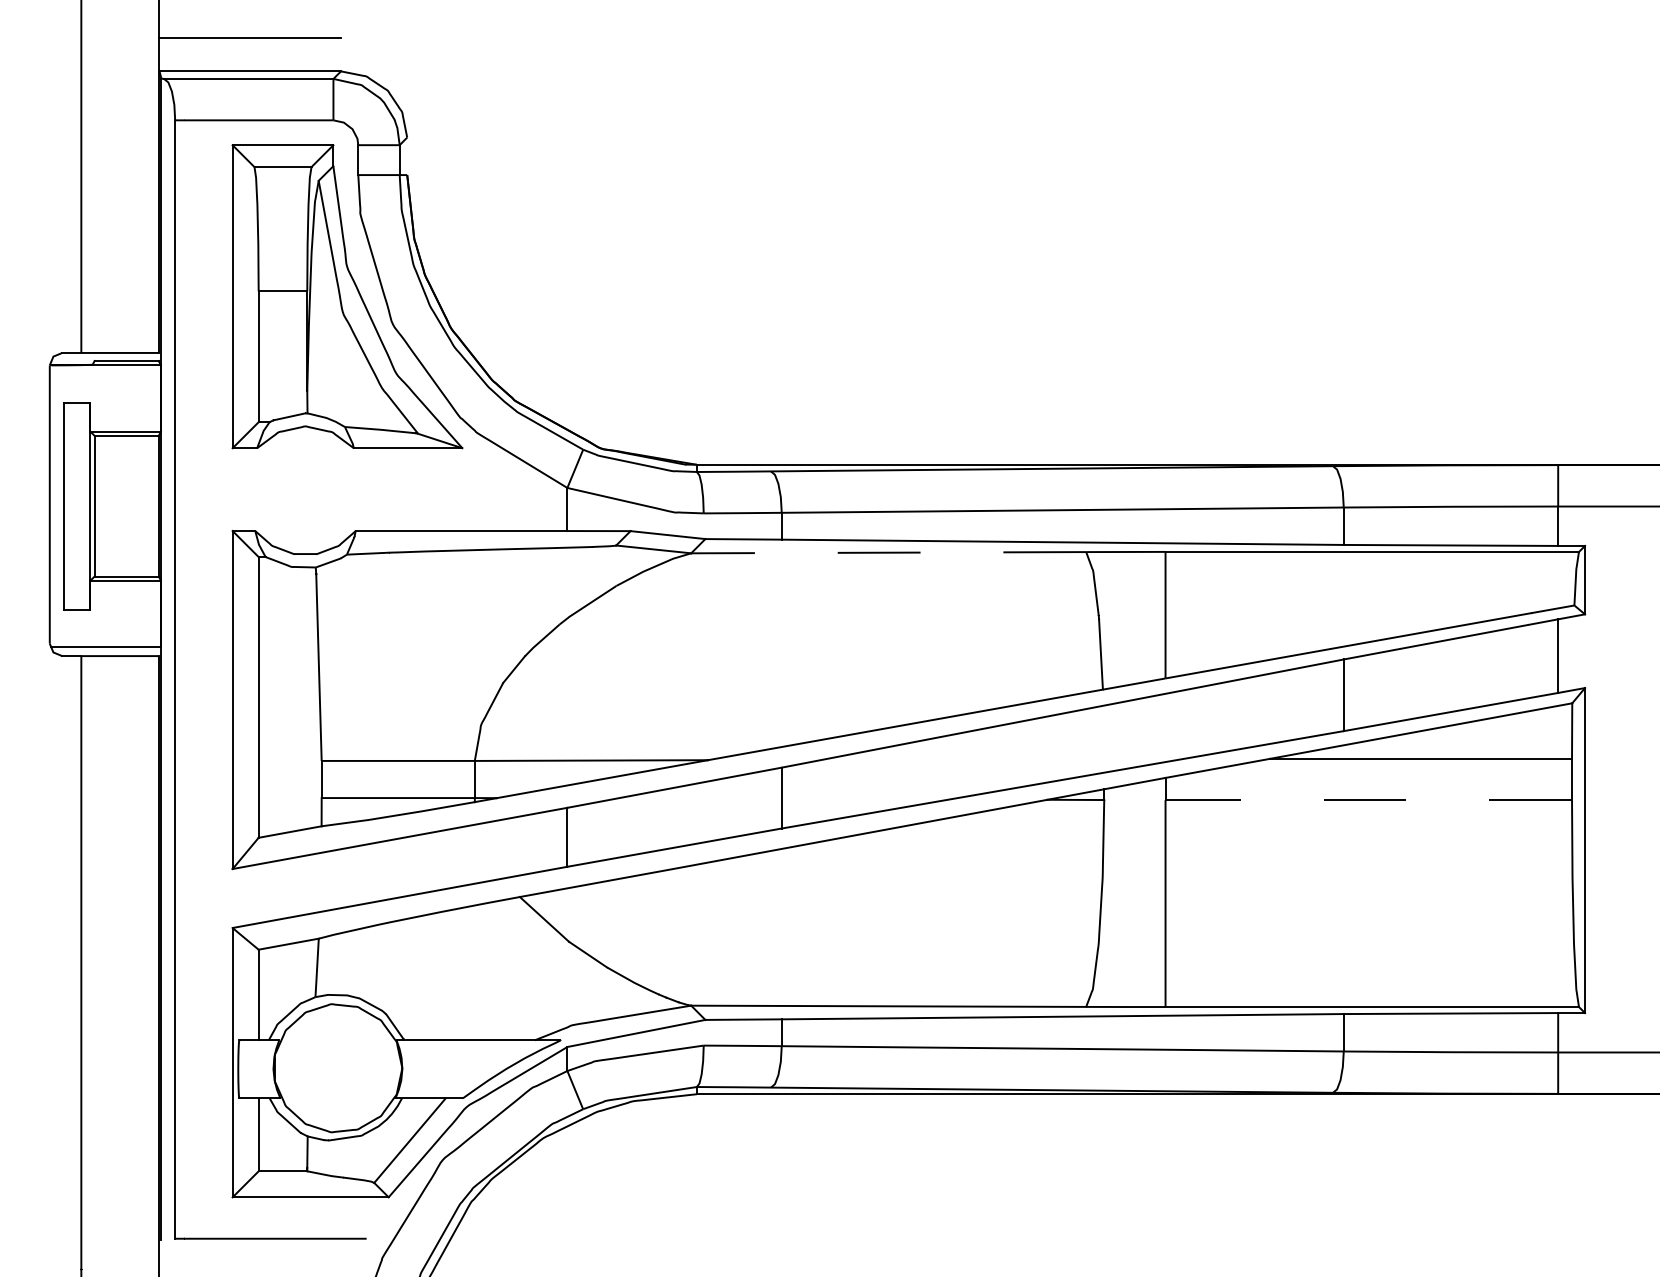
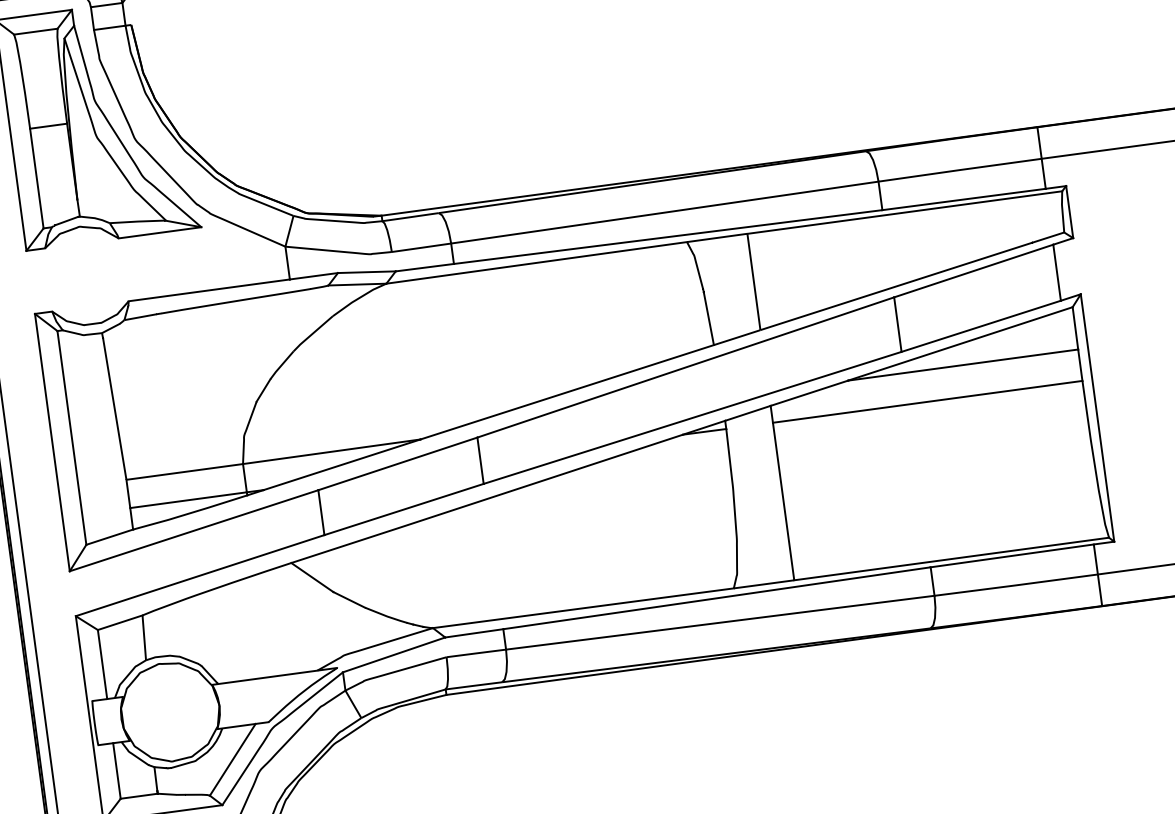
line: (888, 552) -> (536, 262), dashed -> solid
line: (1368, 800) -> (927, 402), dashed -> solid

